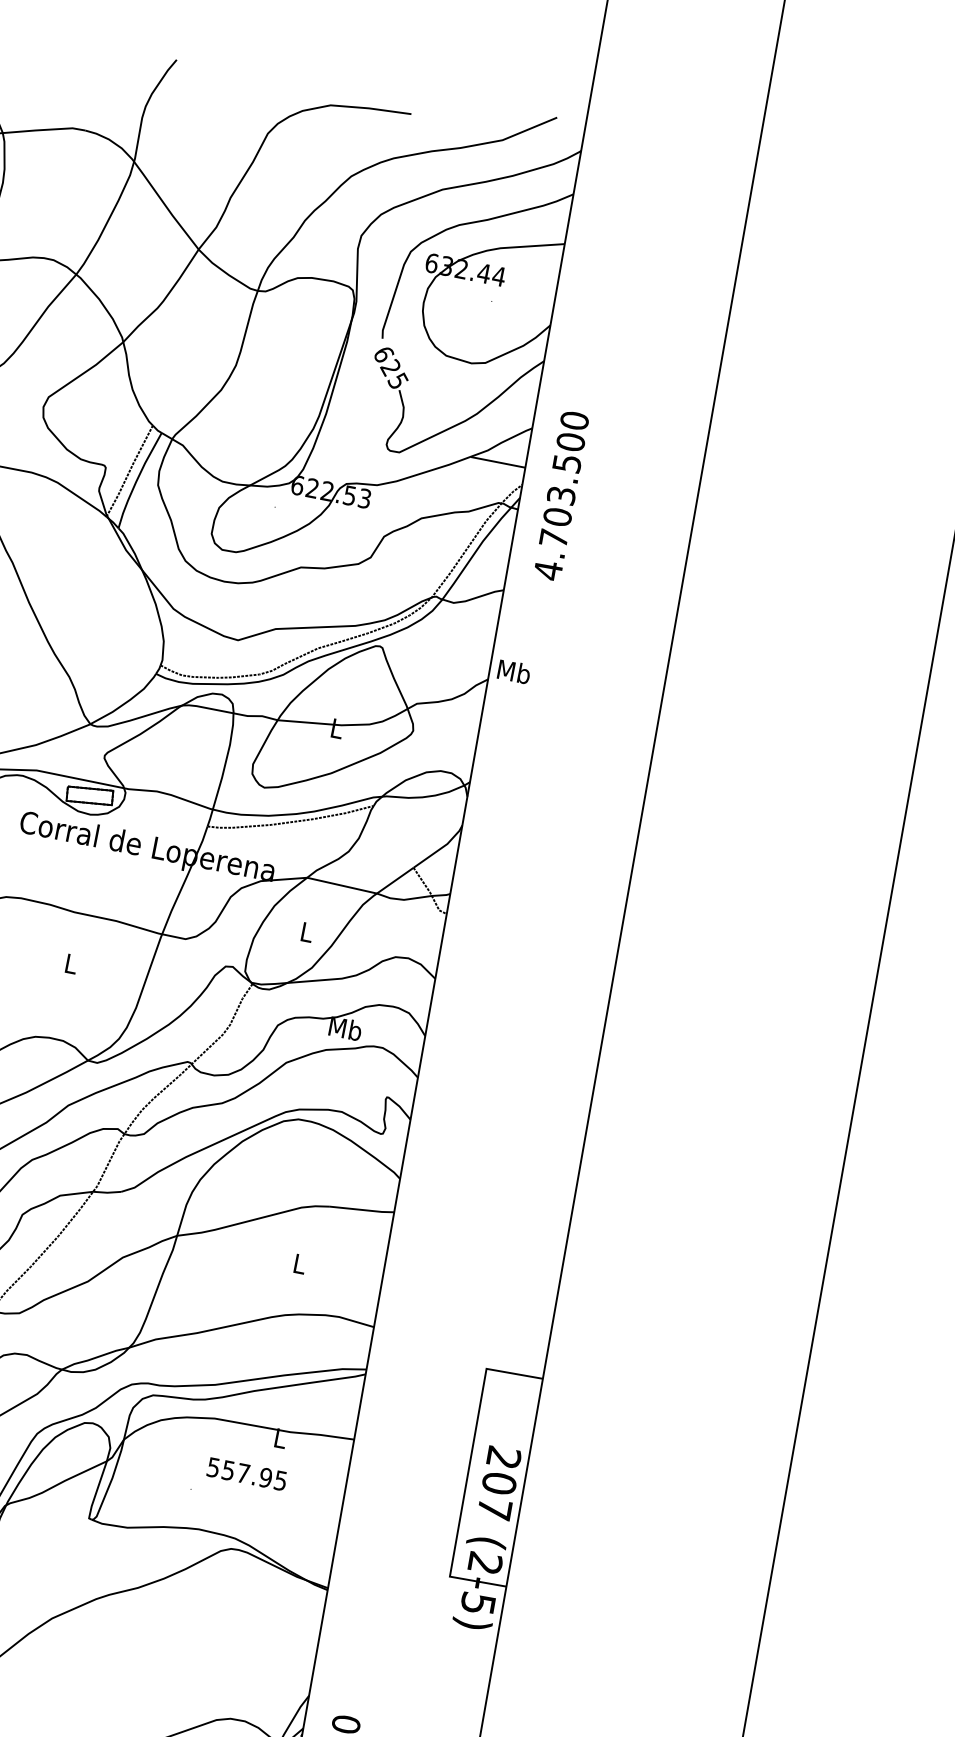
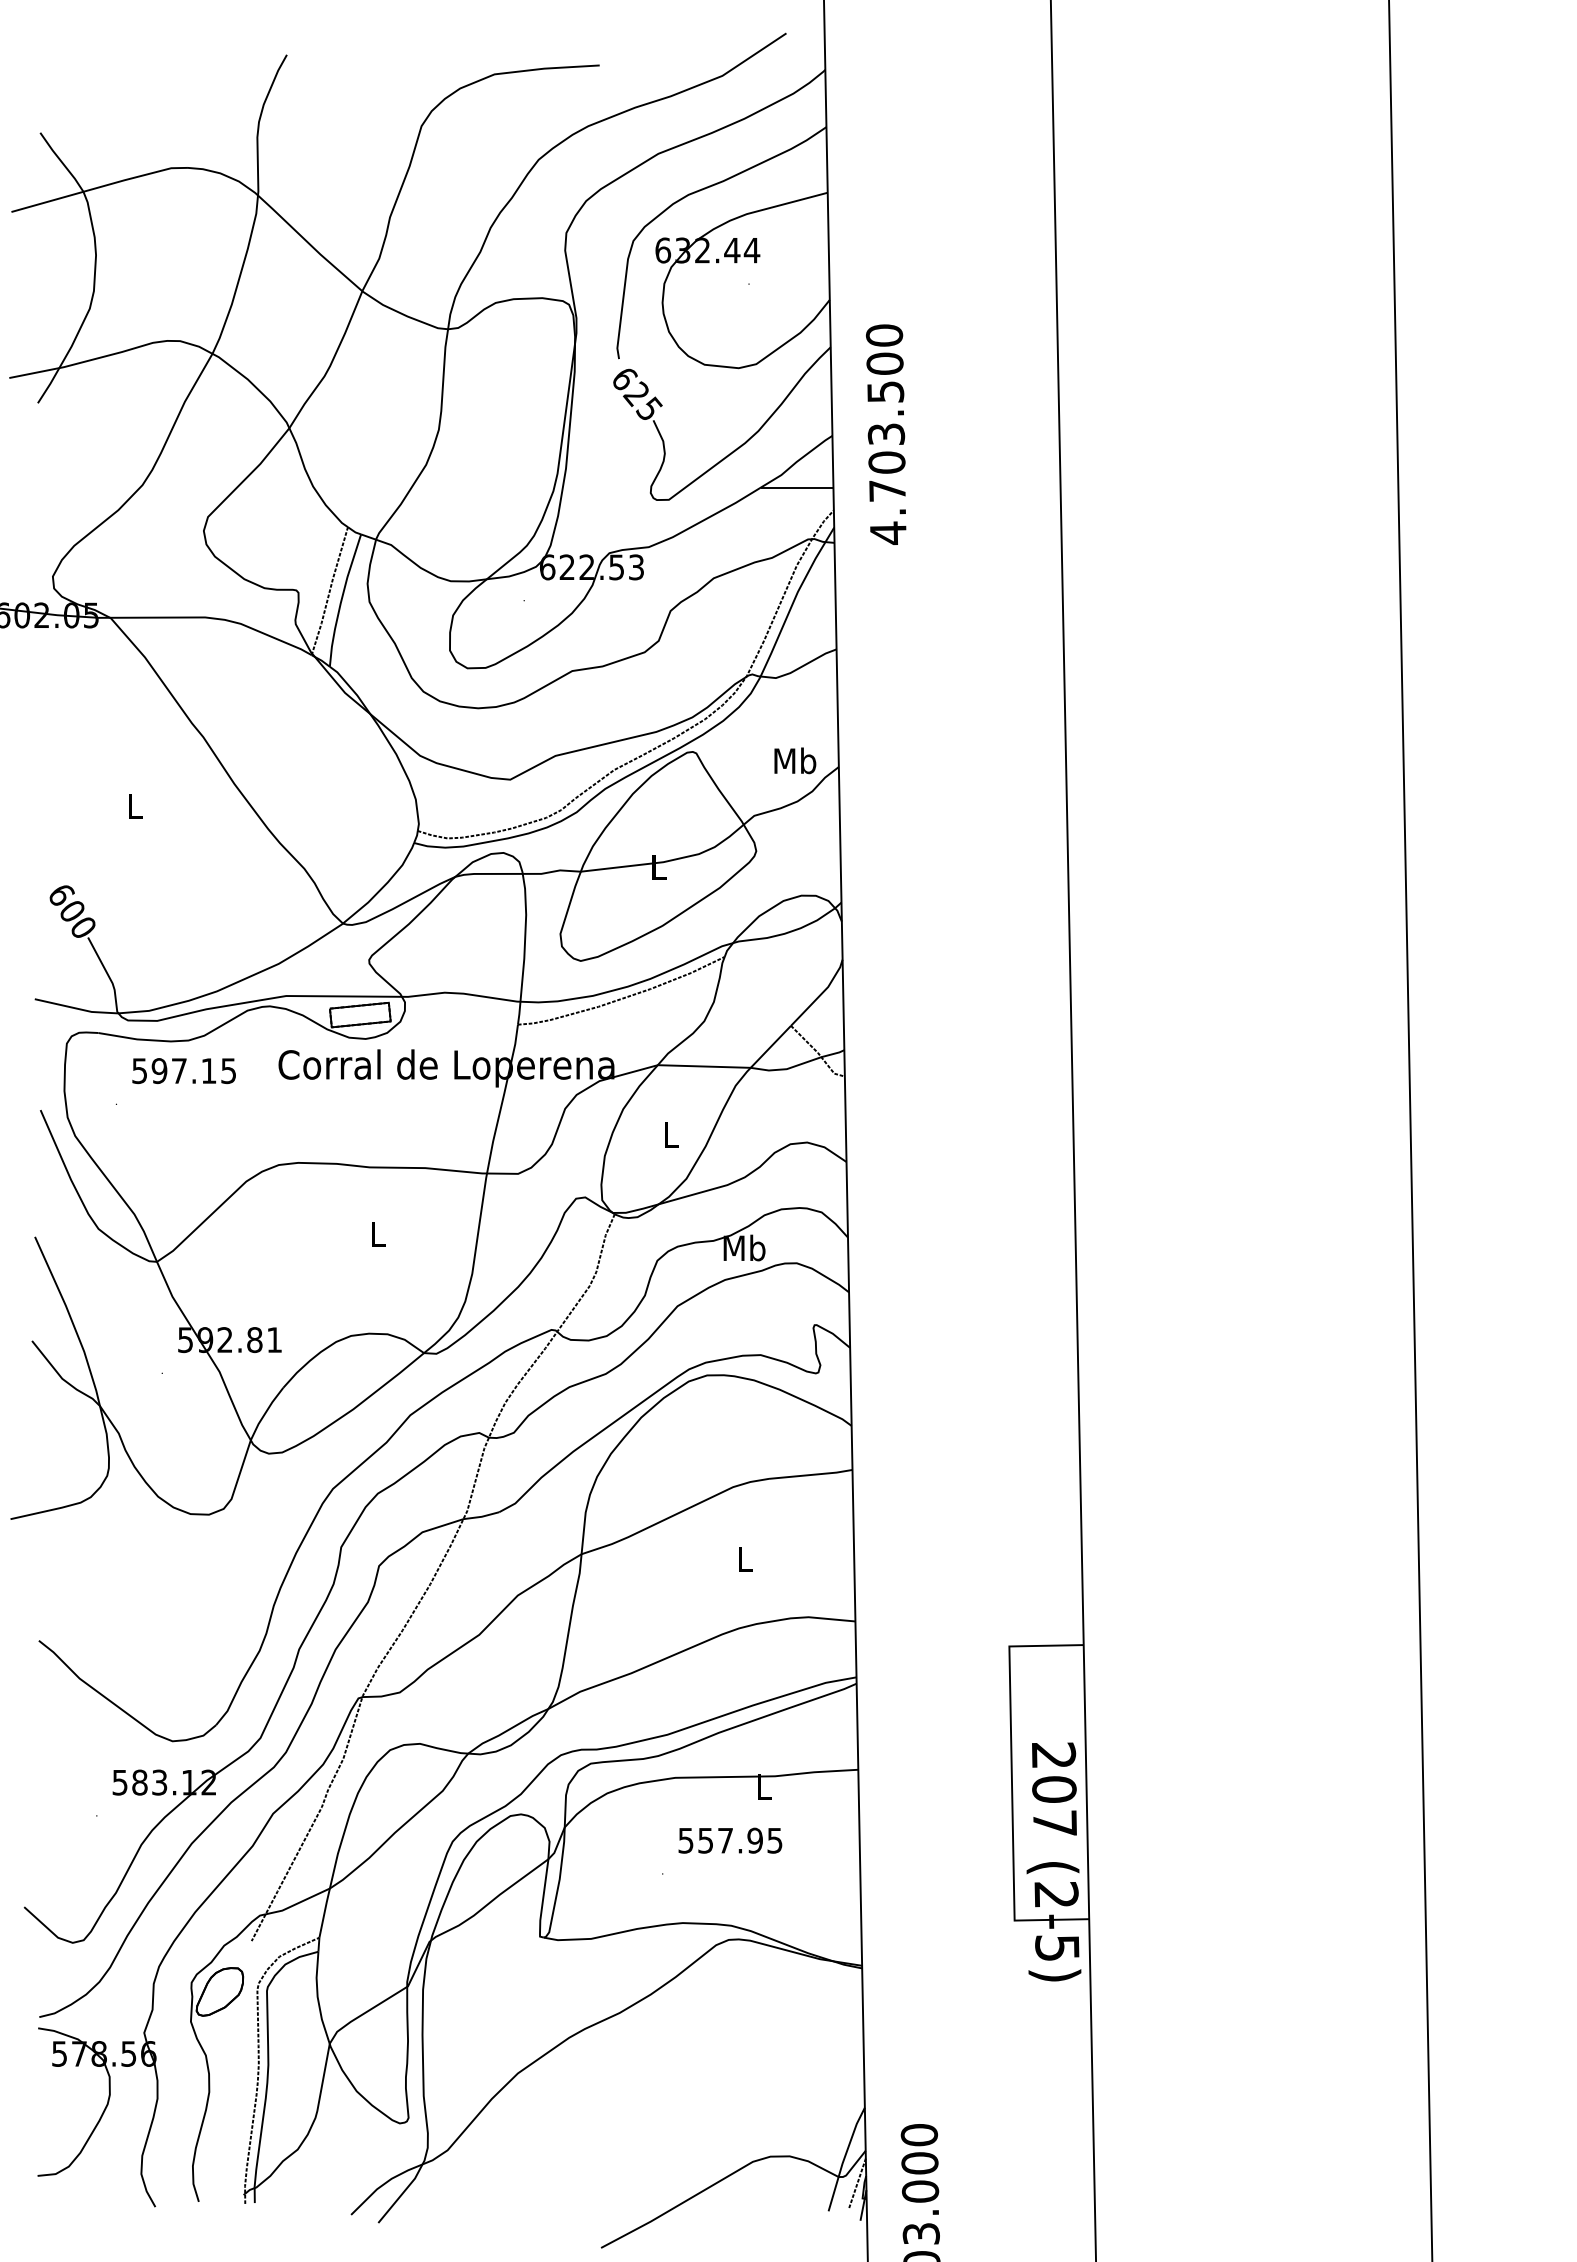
text: (561, 495) -> (886, 434), moved
text: (514, 671) -> (795, 760), moved

